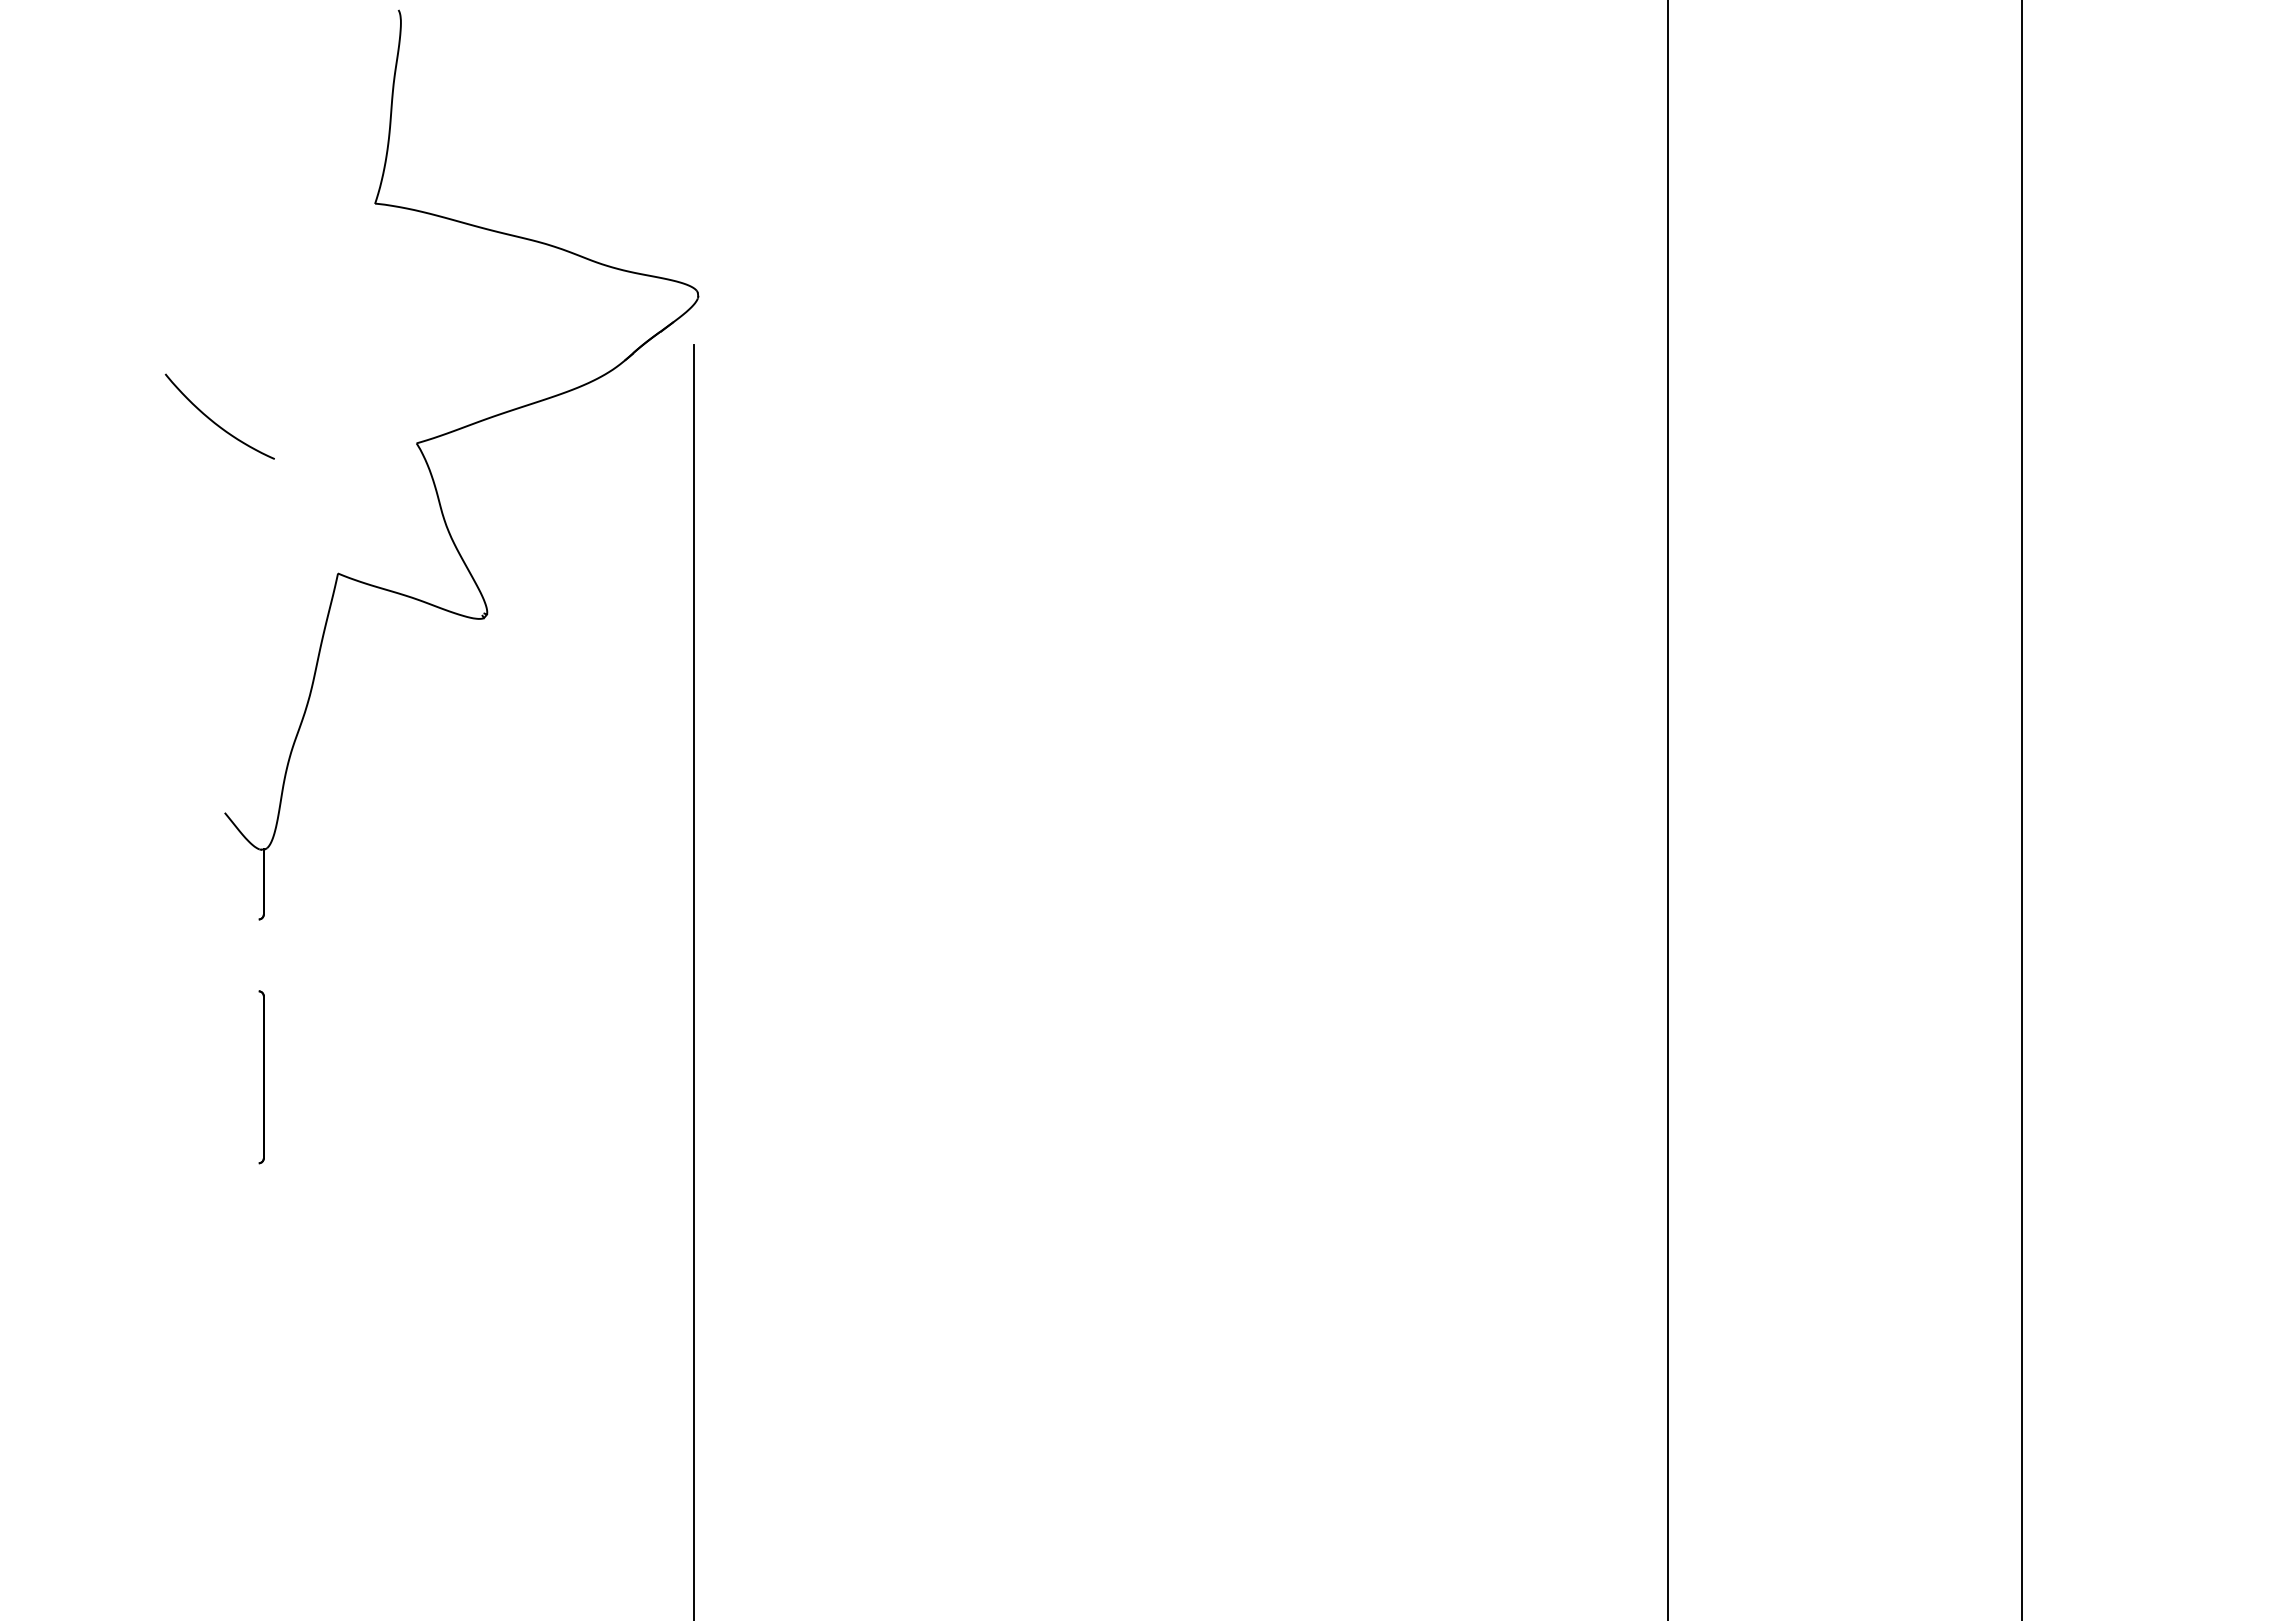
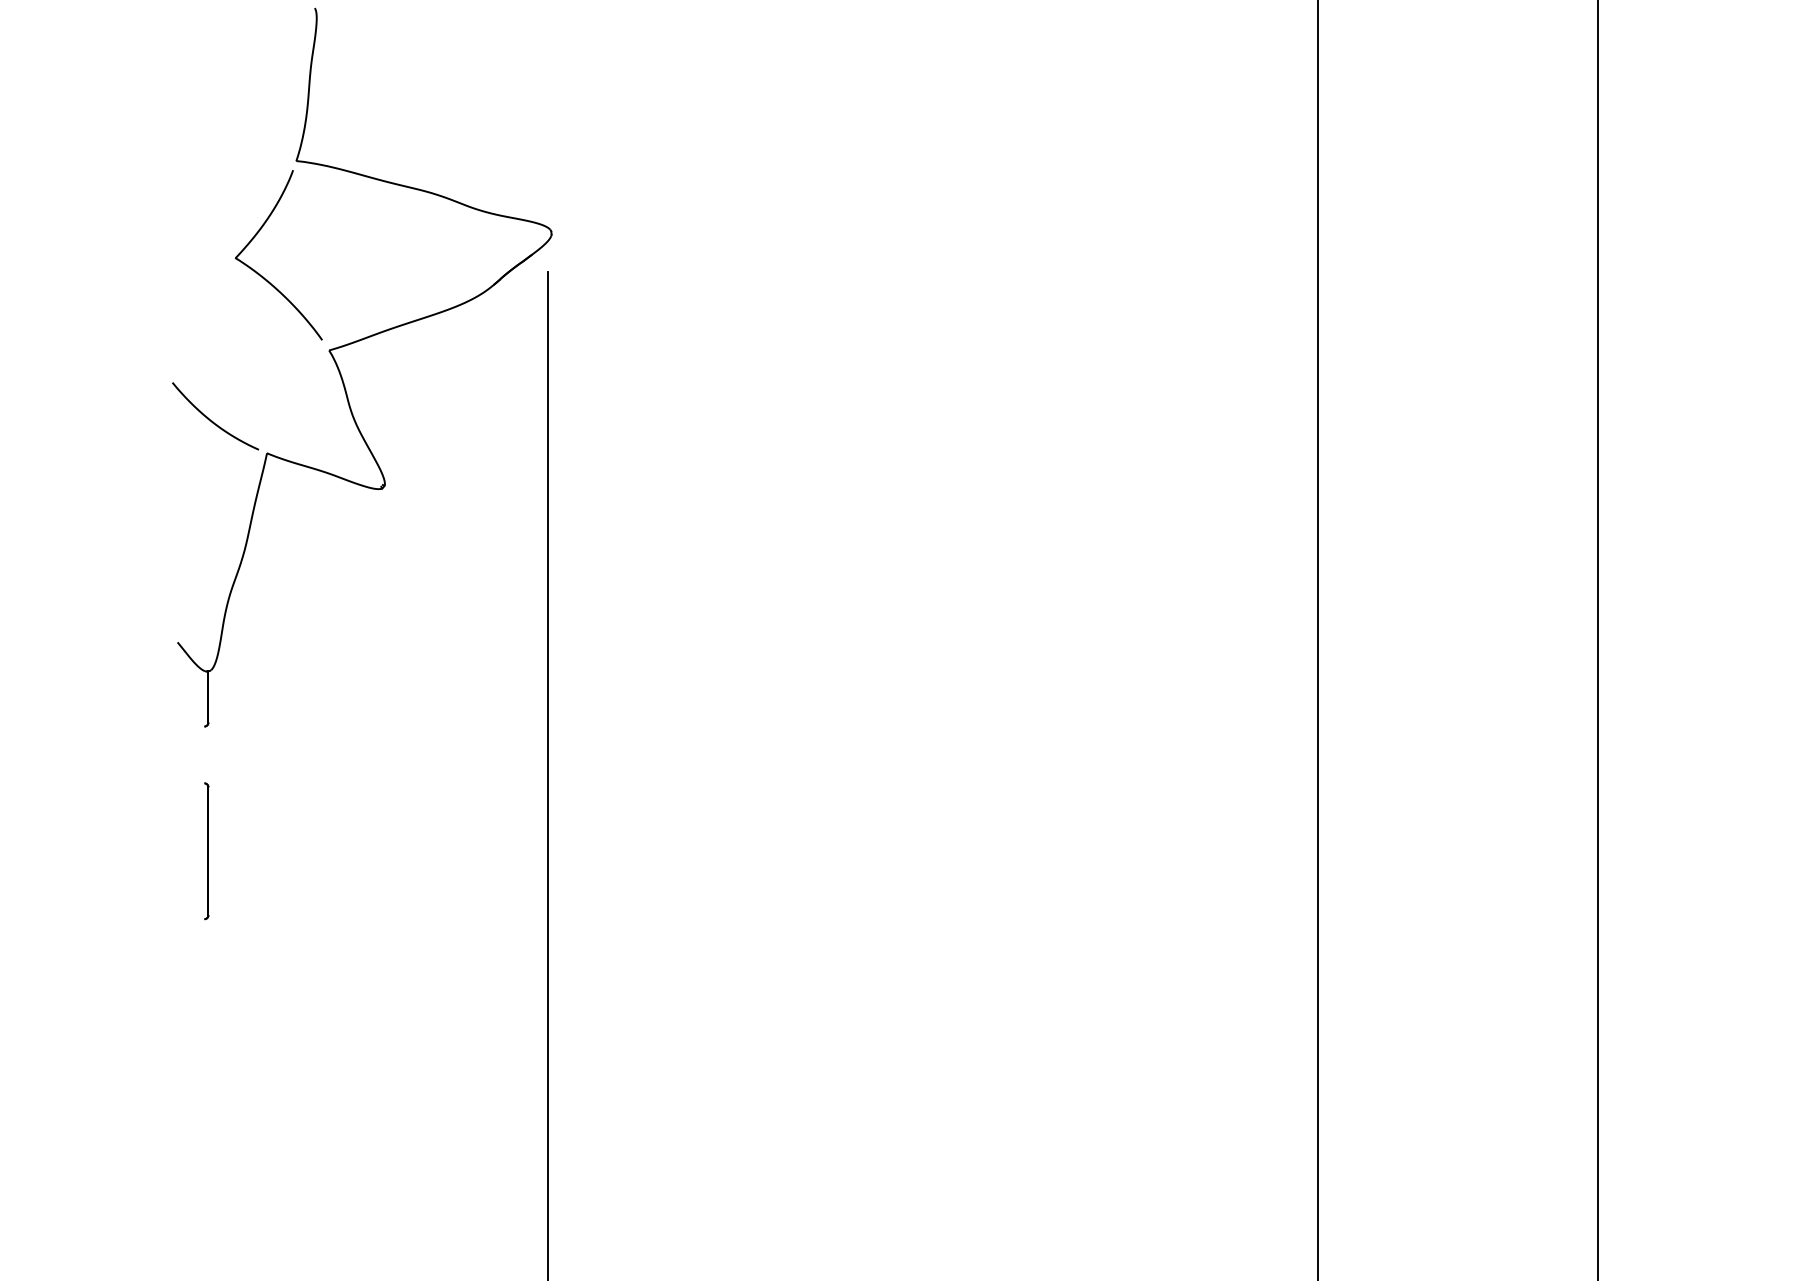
part: (330, 347) -> (261, 274), added
curve: (214, 421) -> (211, 420), moved

